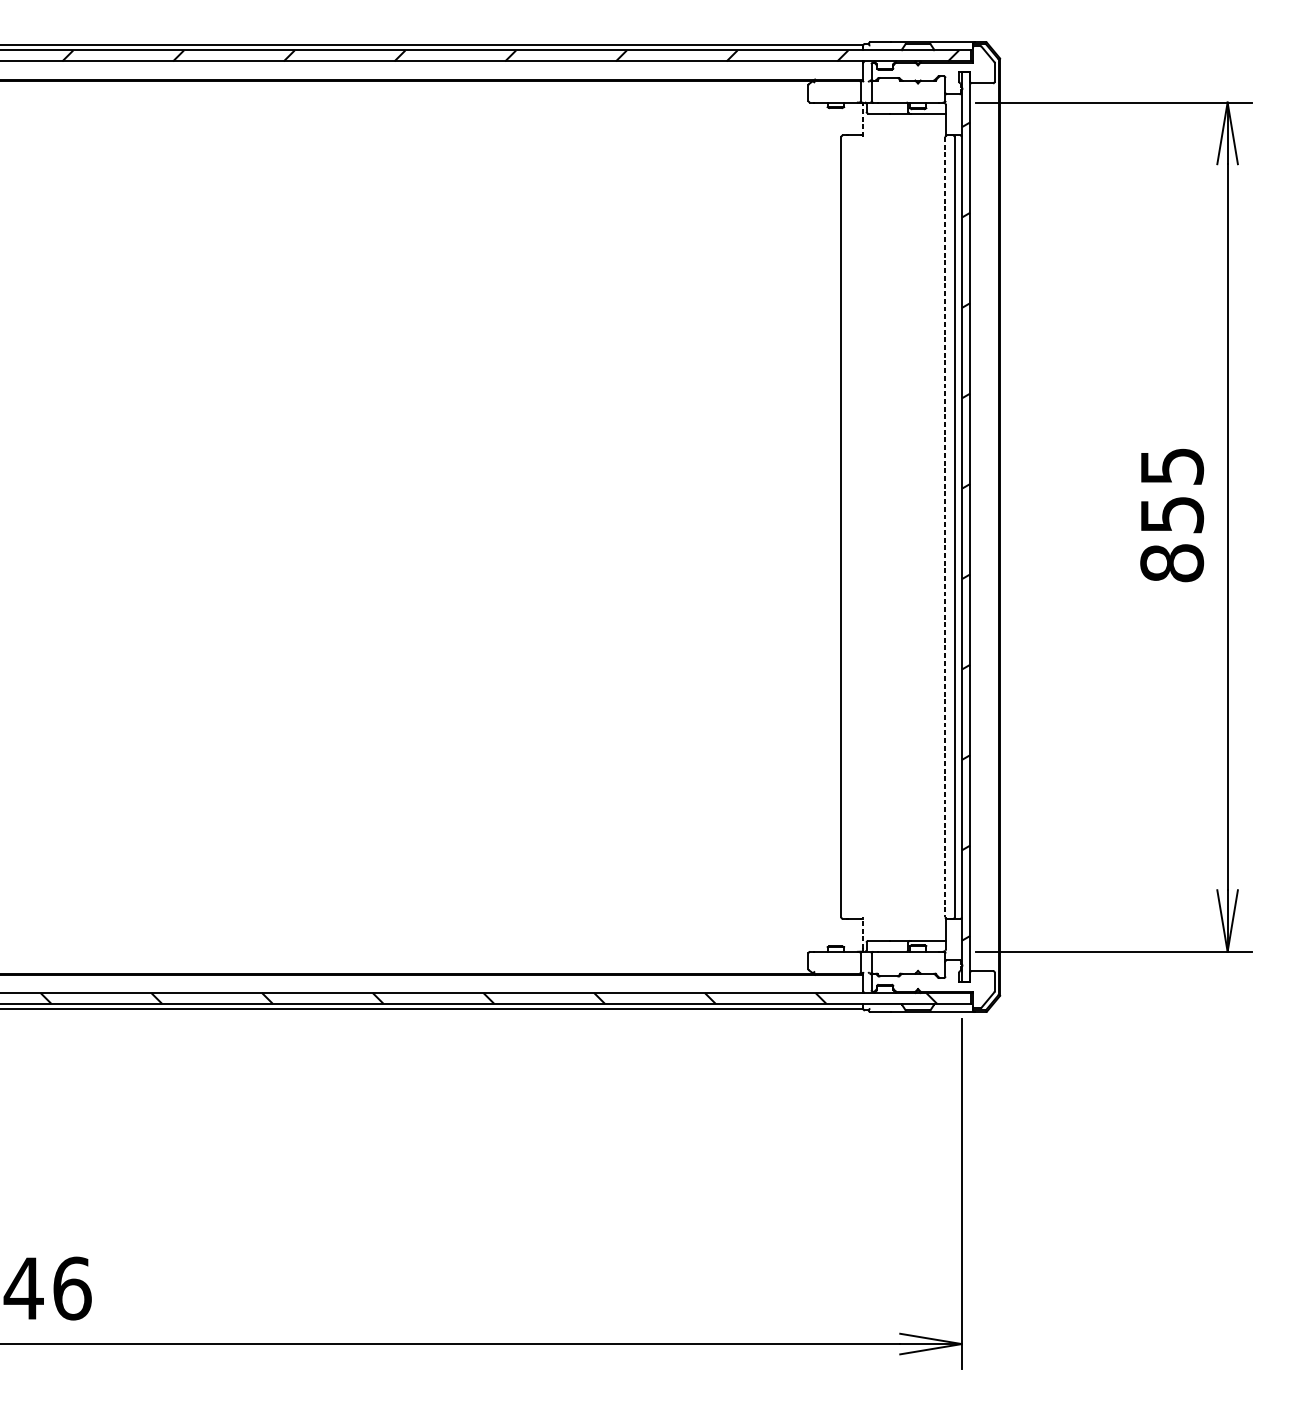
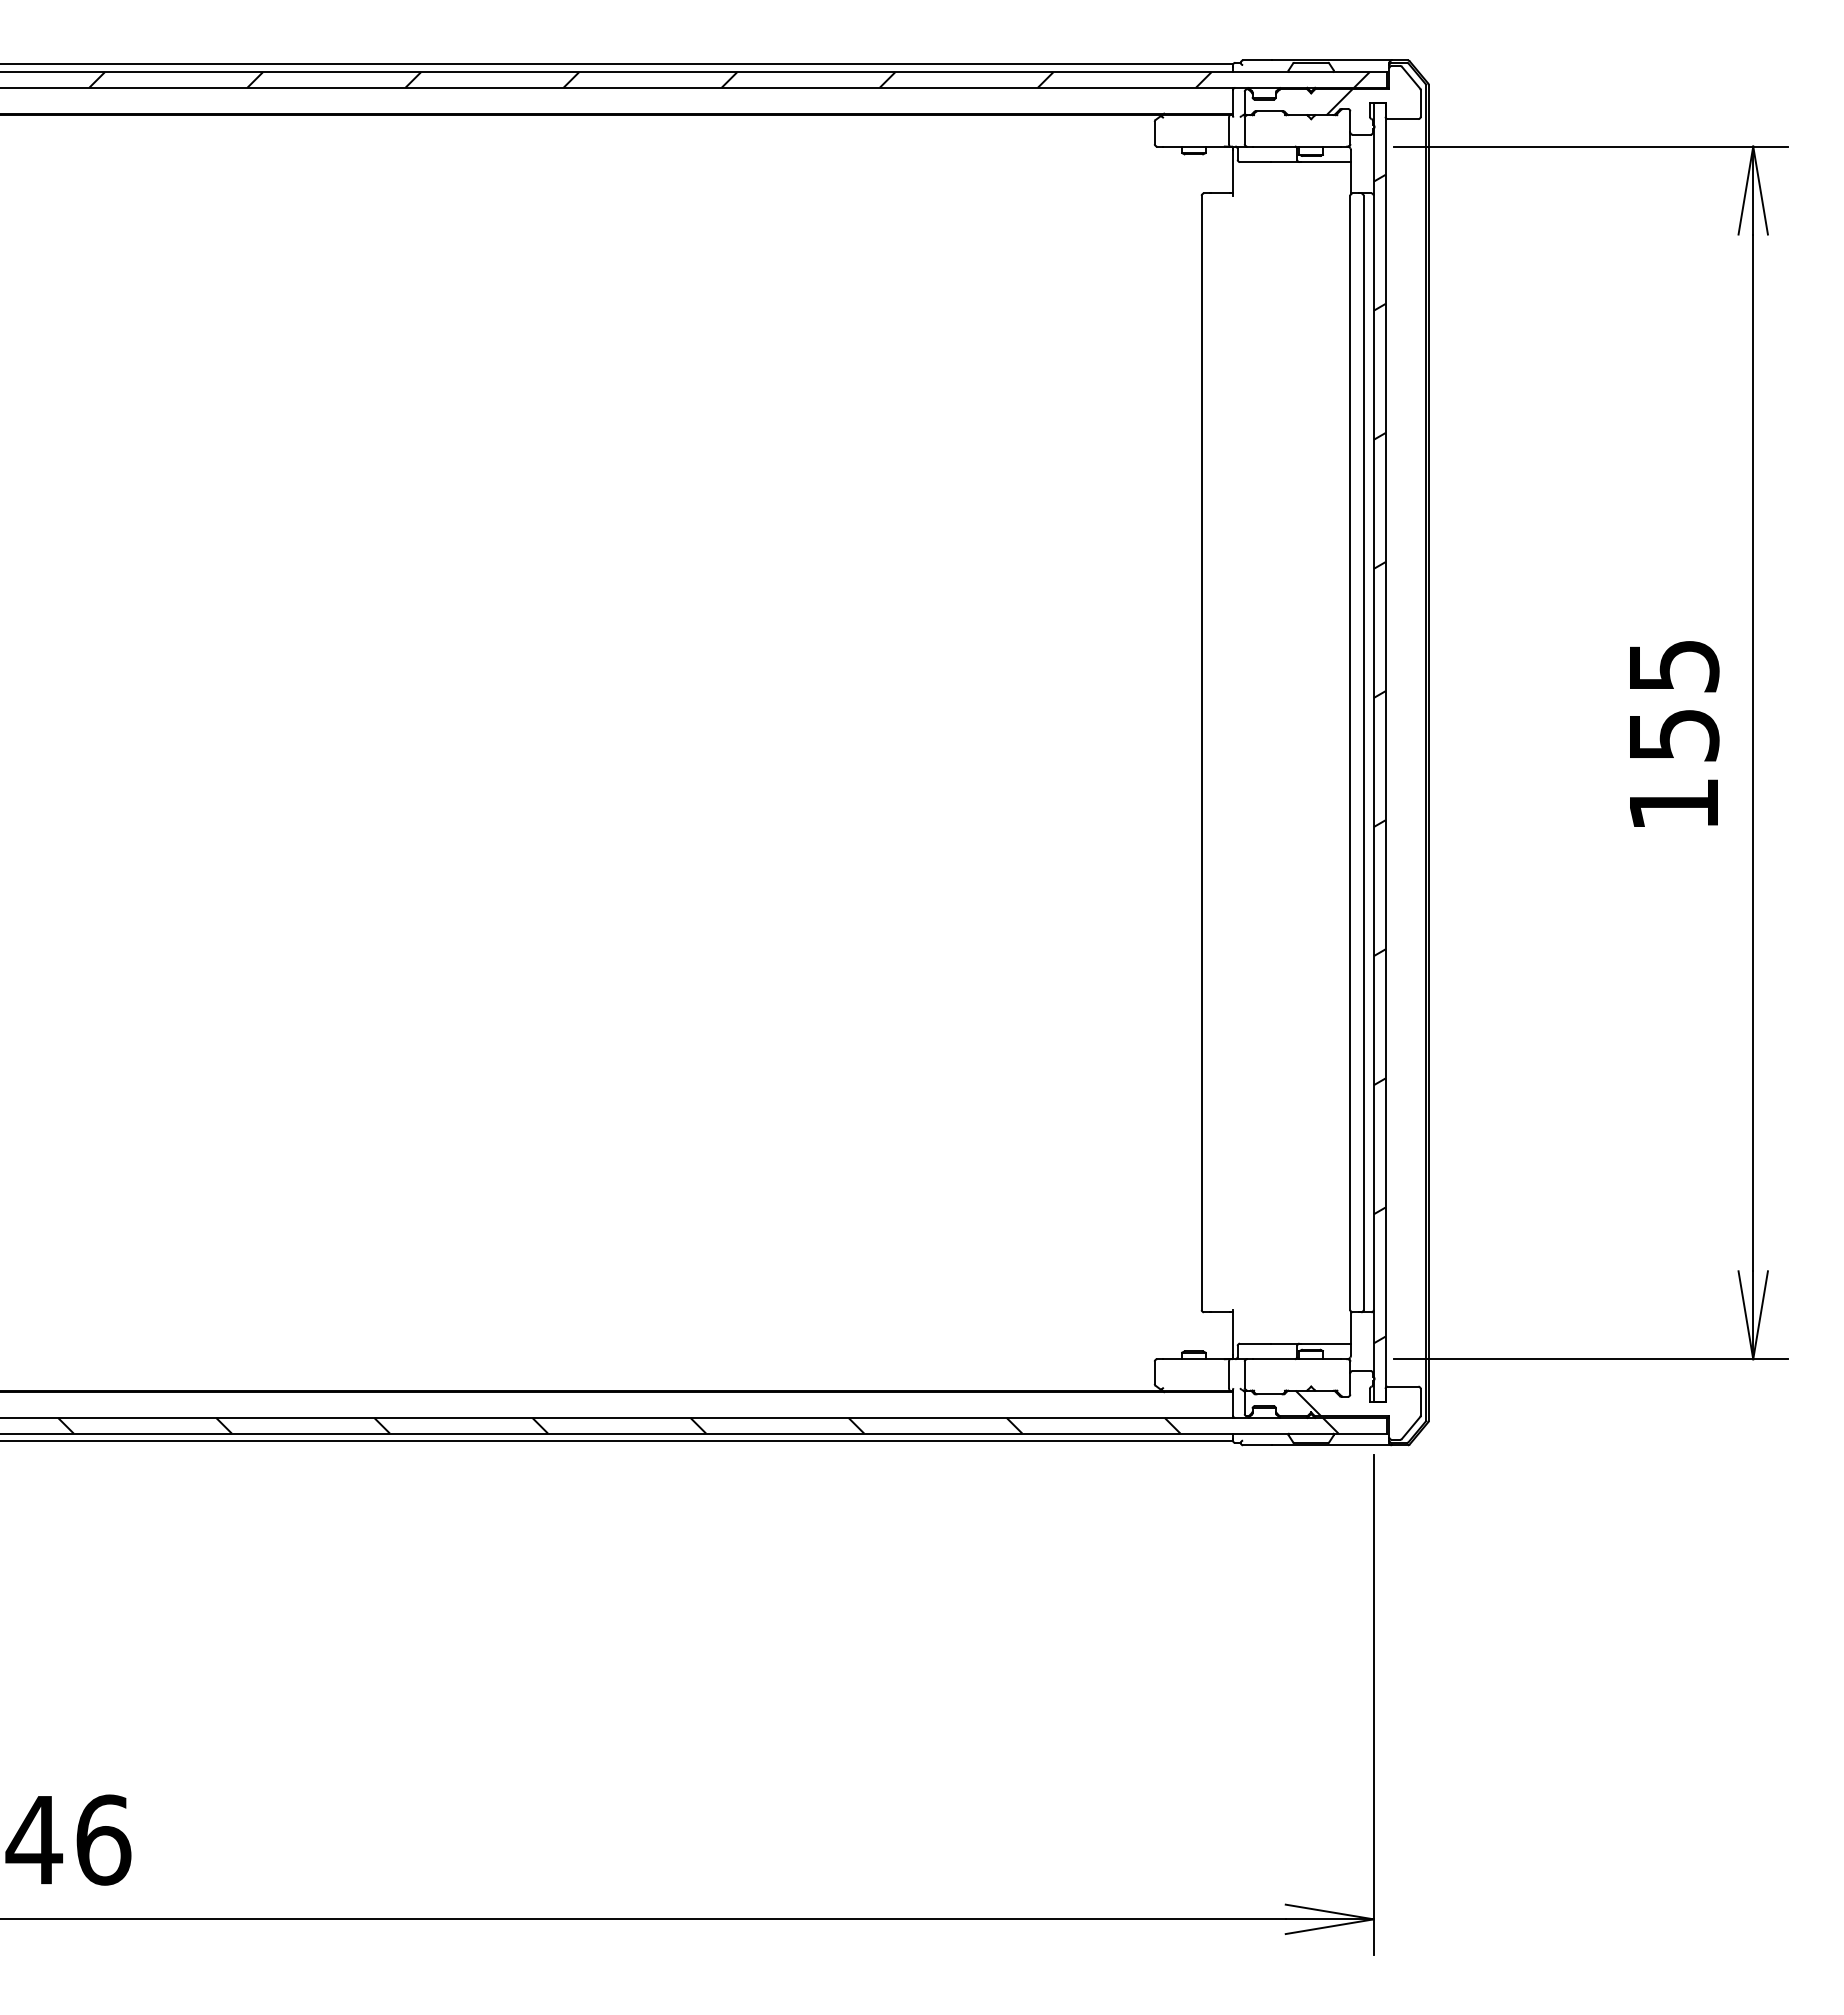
hatch: (937, 71) -> (1339, 102), added
line: (862, 121) -> (1232, 173), dashed -> solid
line: (945, 527) -> (1350, 753), dashed -> solid
text: (1171, 563) -> (1673, 804), 855 -> 155
line: (862, 933) -> (1232, 1332), dashed -> solid
hatch: (916, 982) -> (1308, 1403), added

